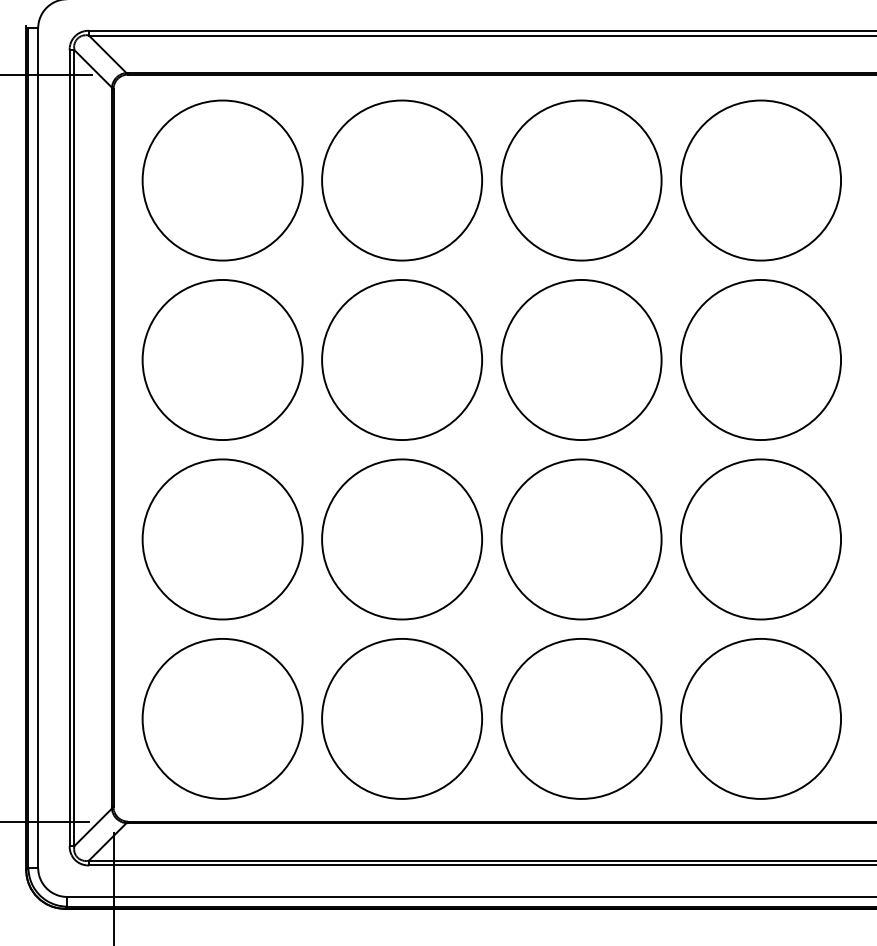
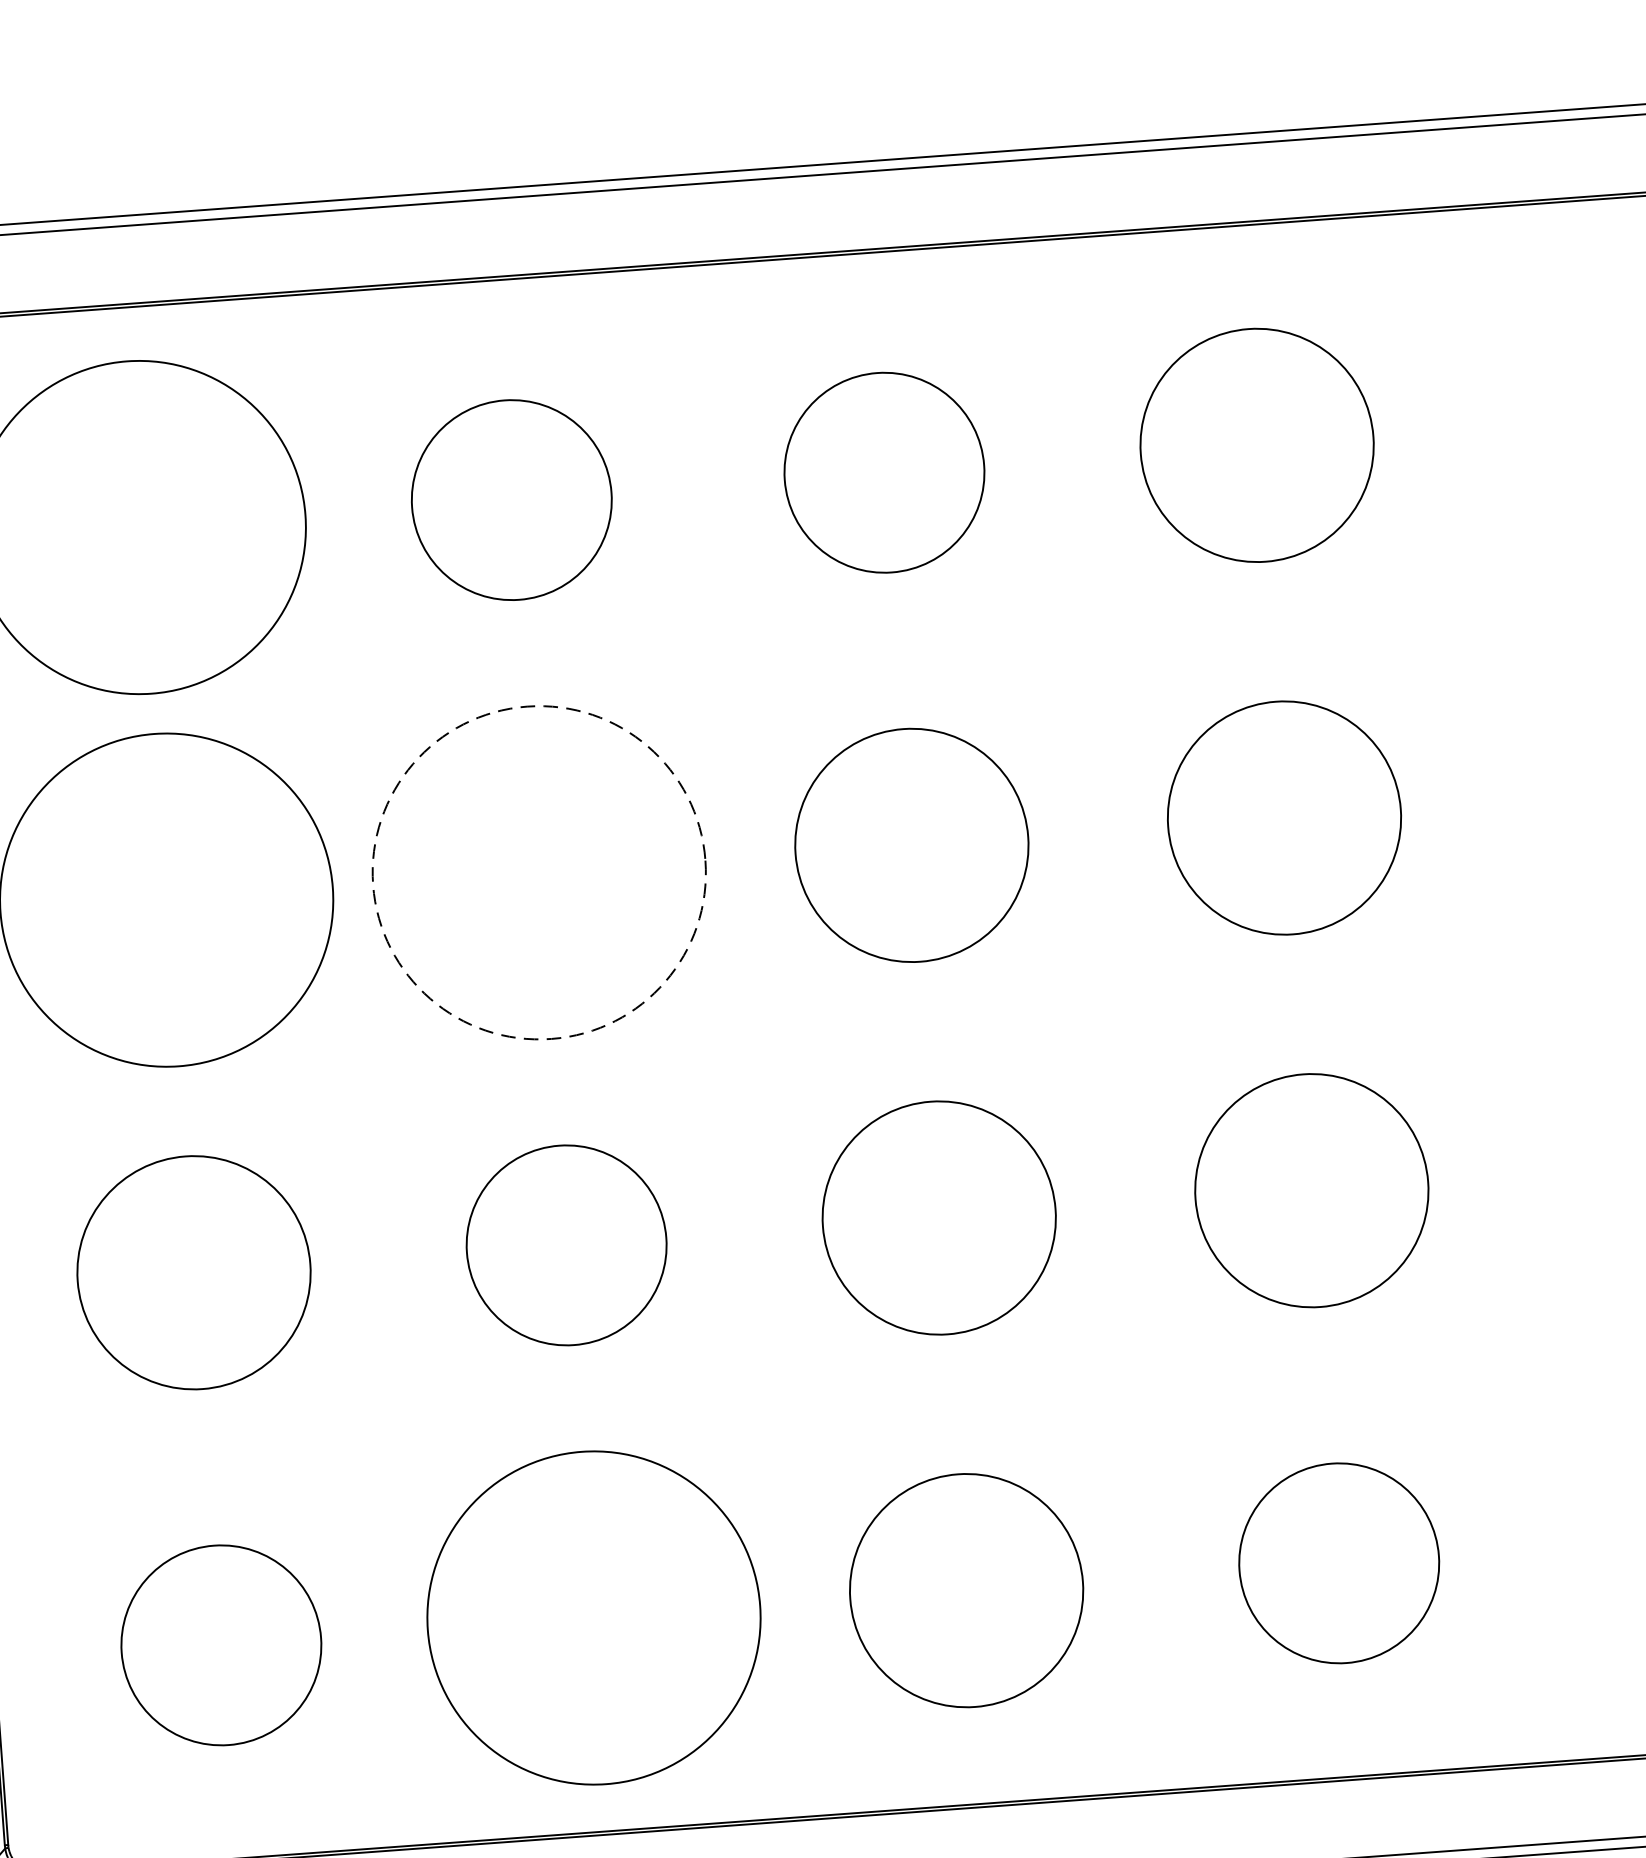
circle: (401, 180) -> (510, 500), size x0.6
circle: (581, 180) -> (884, 472), size x0.6
circle: (760, 180) -> (1256, 445), size x0.7
circle: (402, 359) -> (540, 871), solid -> dashed
circle: (581, 359) -> (911, 844), size x0.7
circle: (760, 359) -> (1283, 817), size x0.7
circle: (222, 539) -> (193, 1272), size x0.7
circle: (402, 539) -> (567, 1245), size x0.6
circle: (581, 539) -> (939, 1218), size x0.7
circle: (760, 539) -> (1310, 1190), size x0.7
circle: (222, 718) -> (220, 1644), size x0.6
circle: (581, 718) -> (966, 1589), size x0.7
circle: (760, 718) -> (1338, 1562), size x0.6

